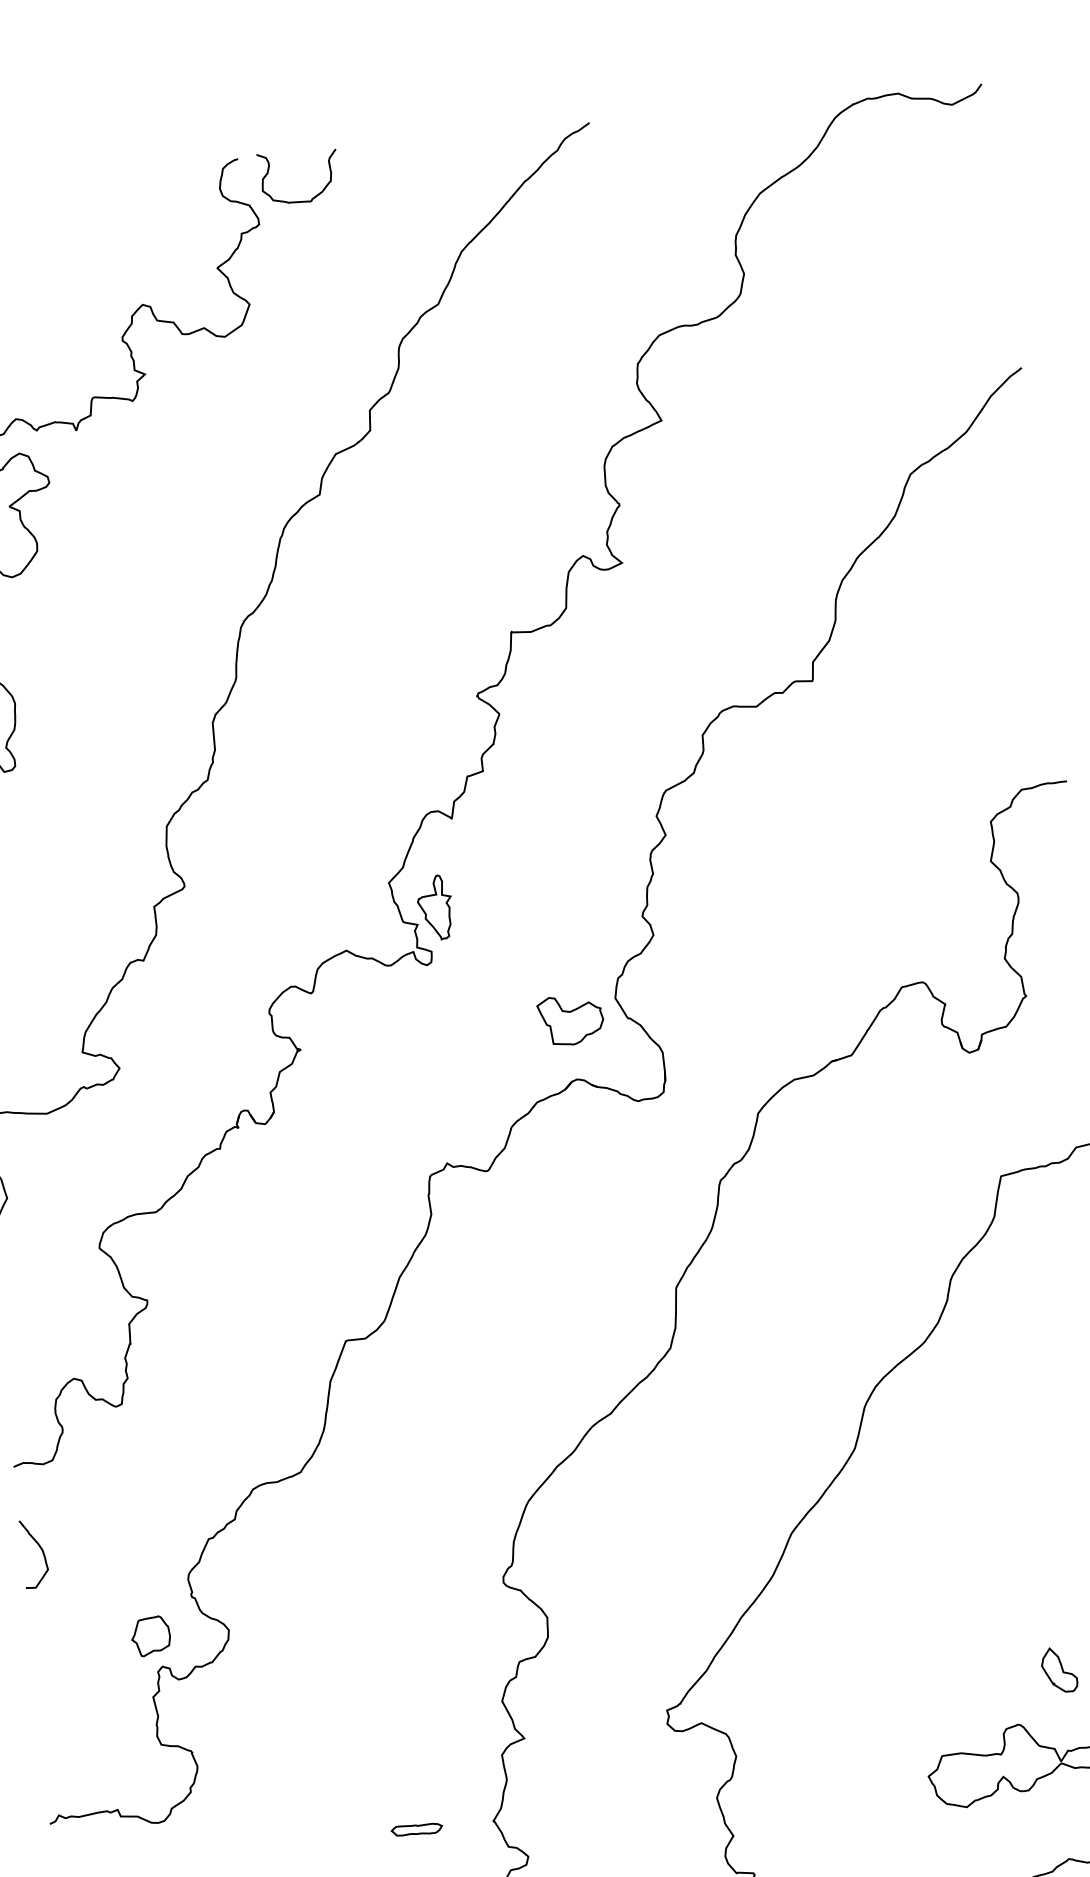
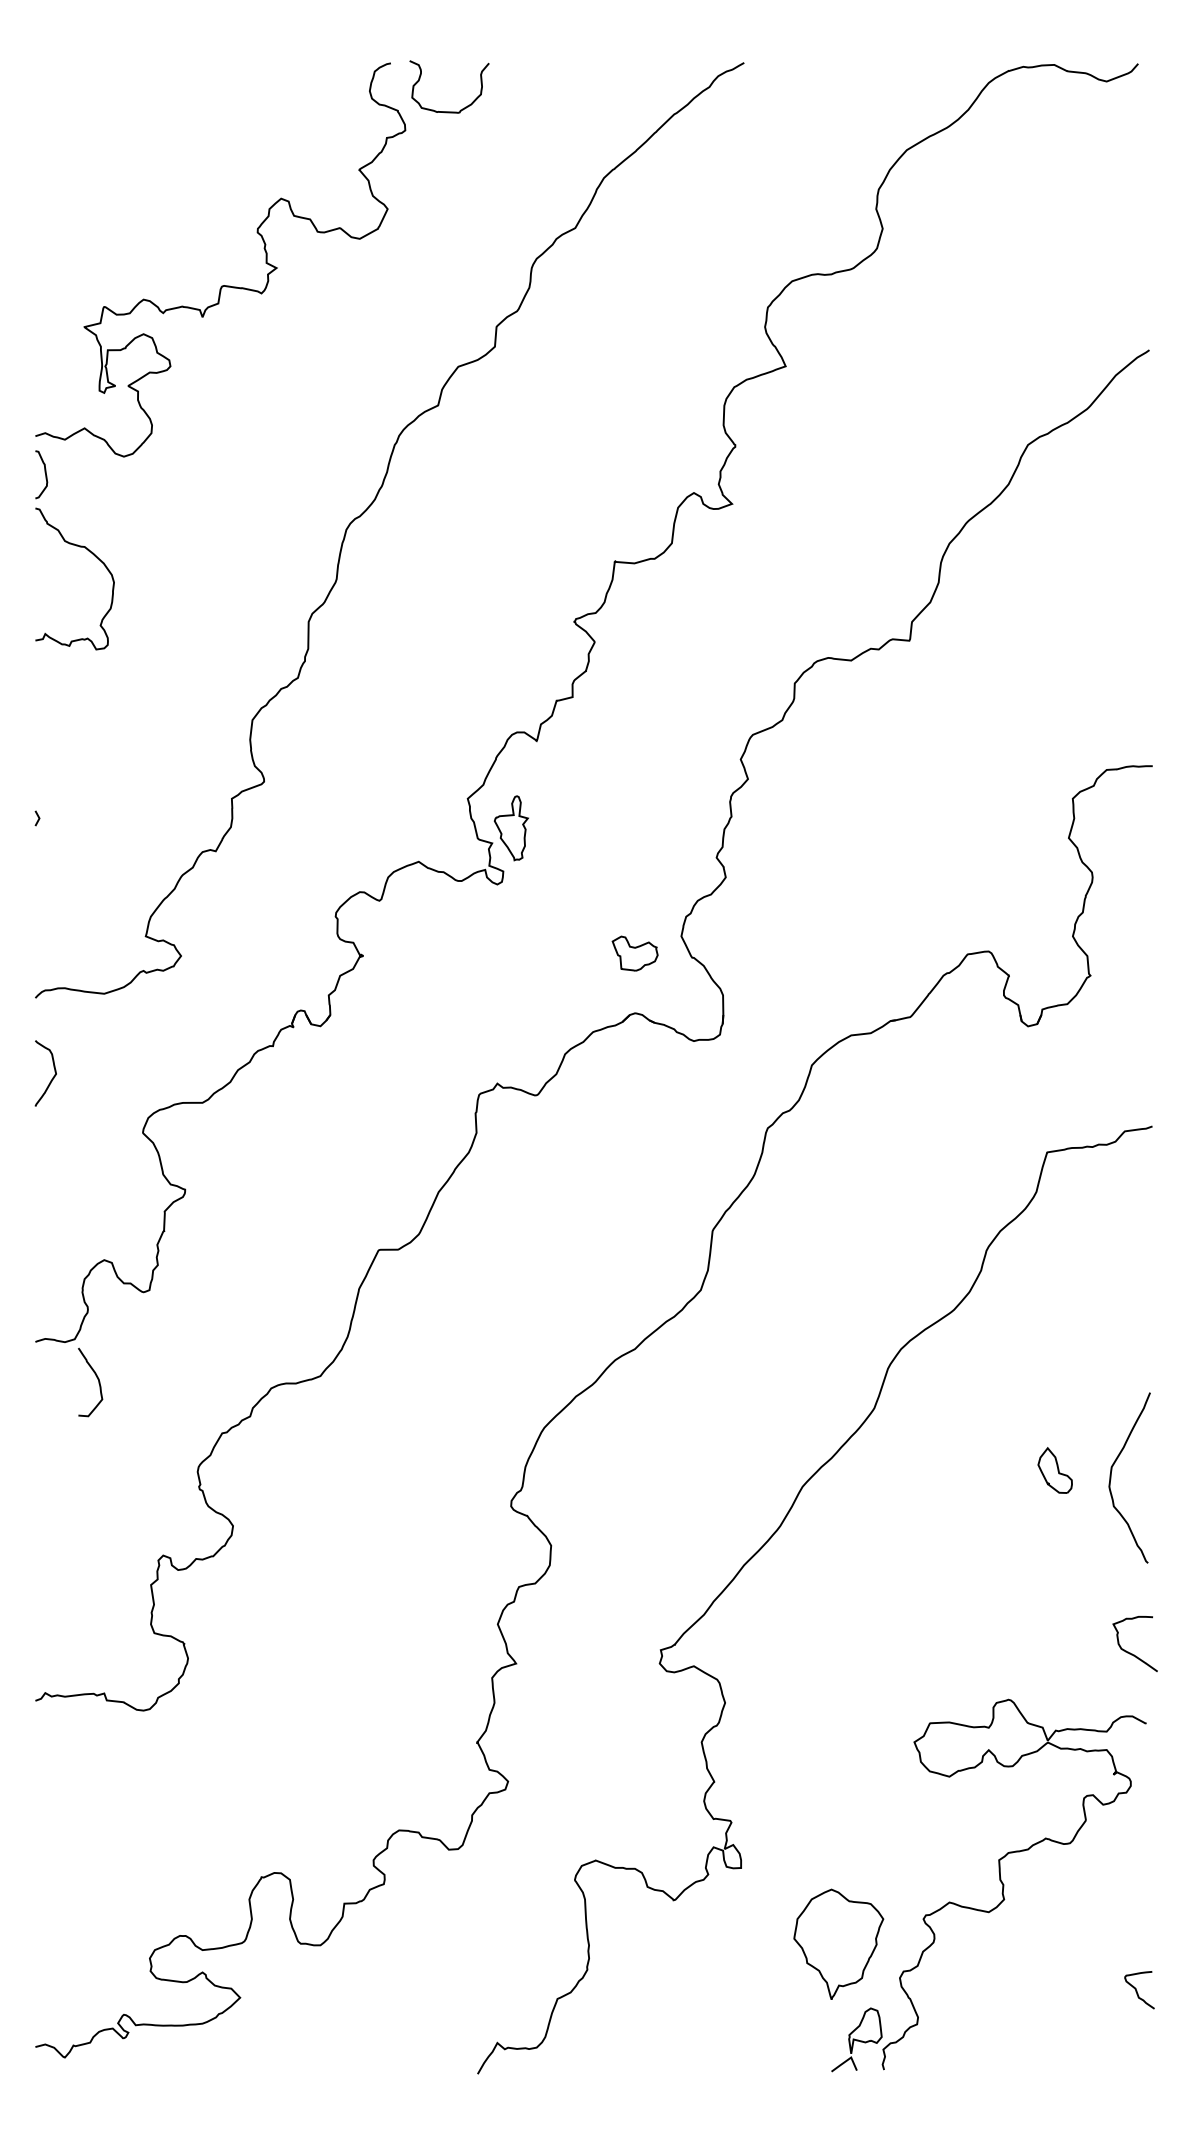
part: (571, 1019) -> (635, 953), size x0.7
curve: (41, 1550) -> (97, 1379), moved
part: (150, 1636) -> (154, 1524), removed
part: (1058, 1670) -> (1054, 1470), moved
part: (416, 1829) -> (399, 1743), removed

